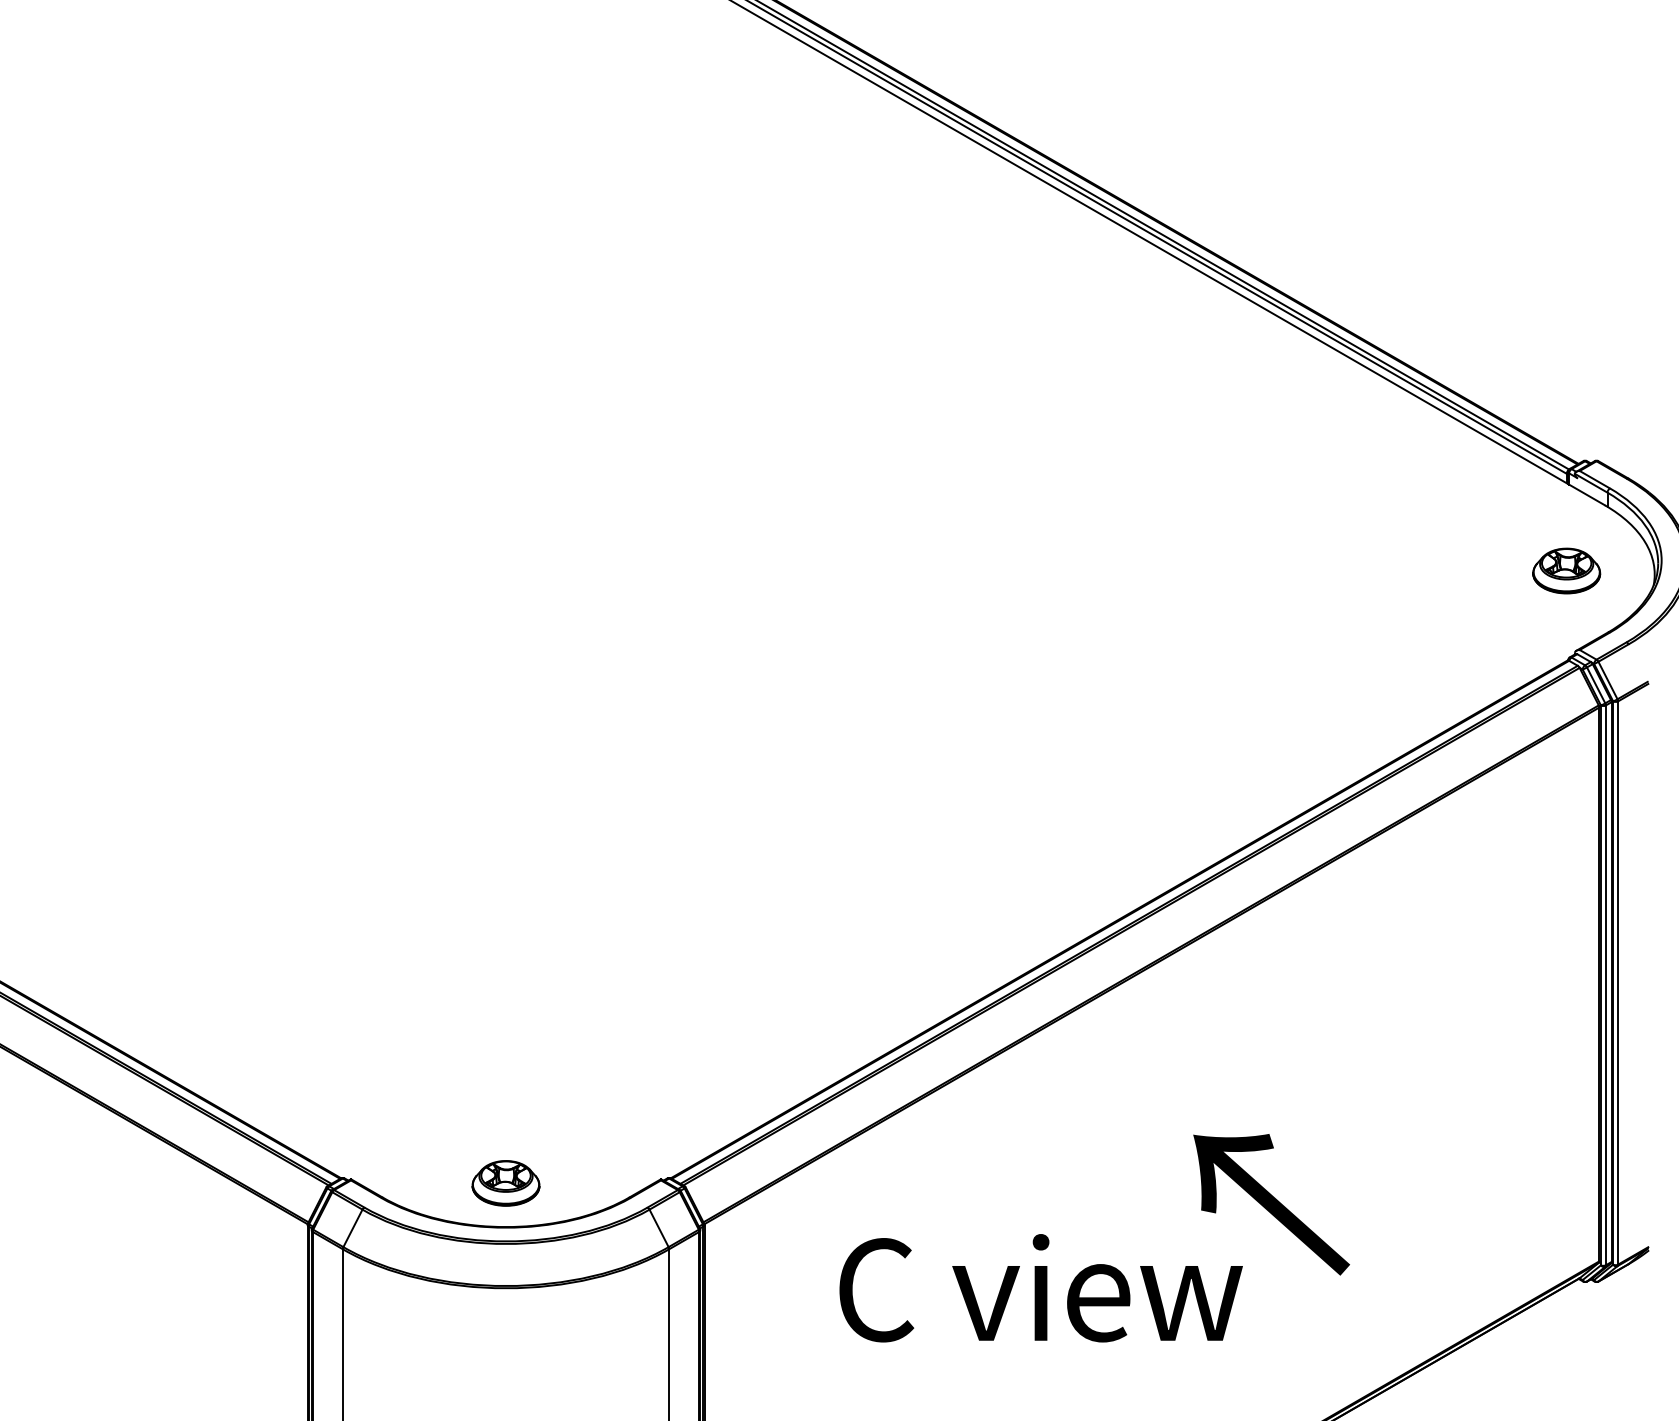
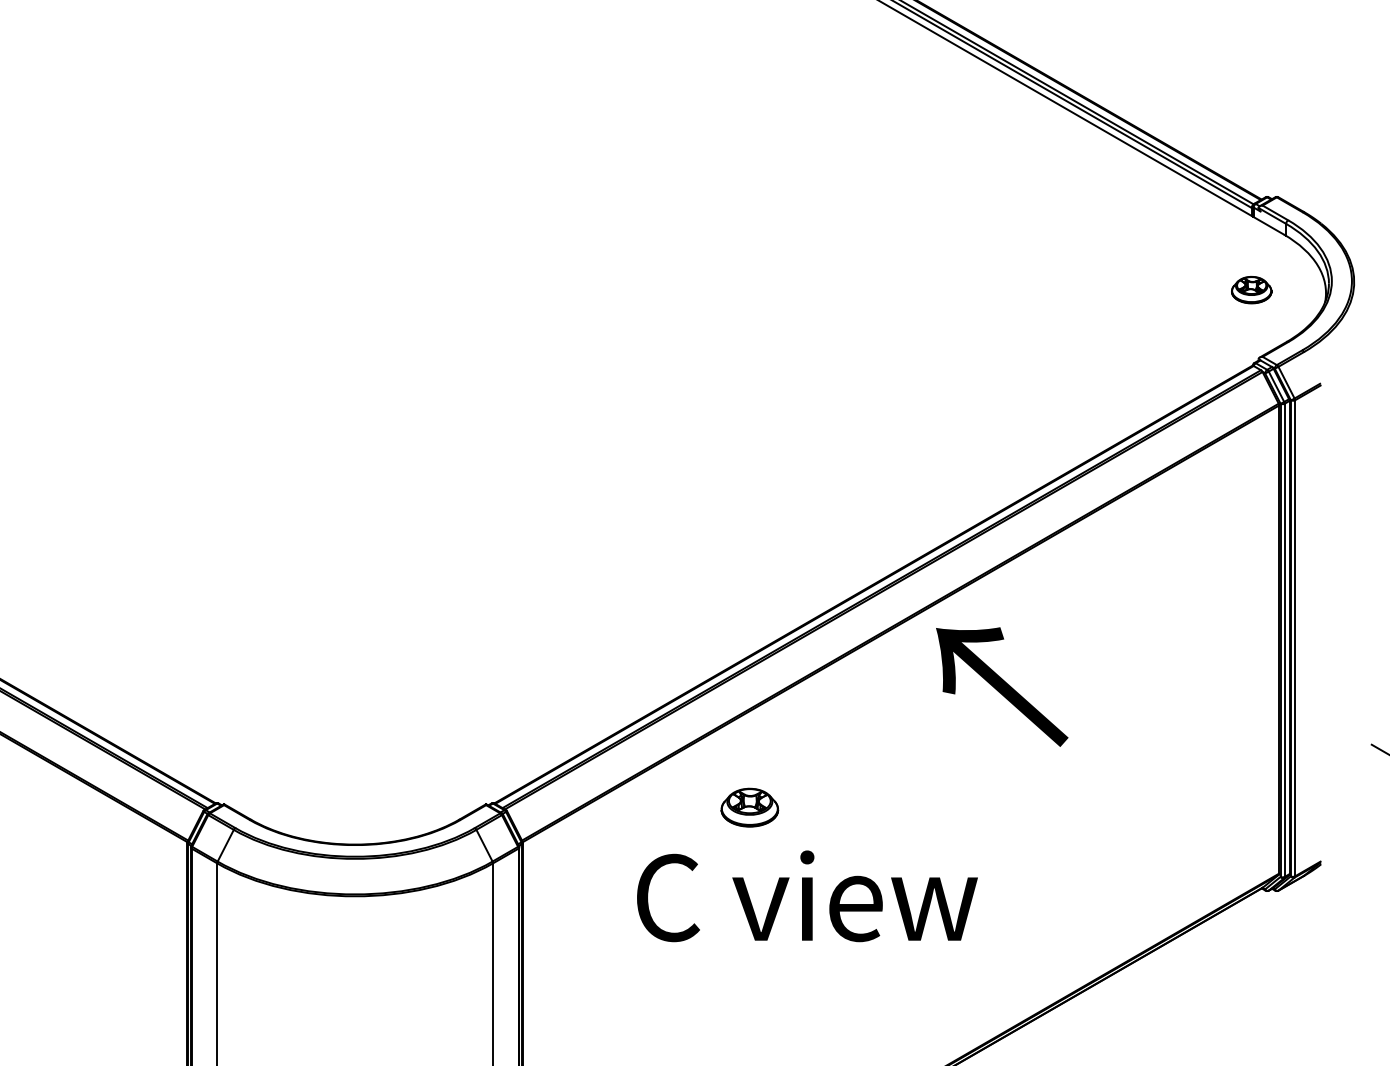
part: (1566, 570) -> (1251, 289), size x0.7
part: (505, 1183) -> (749, 807), moved
text: (1271, 1204) -> (1002, 686), moved

